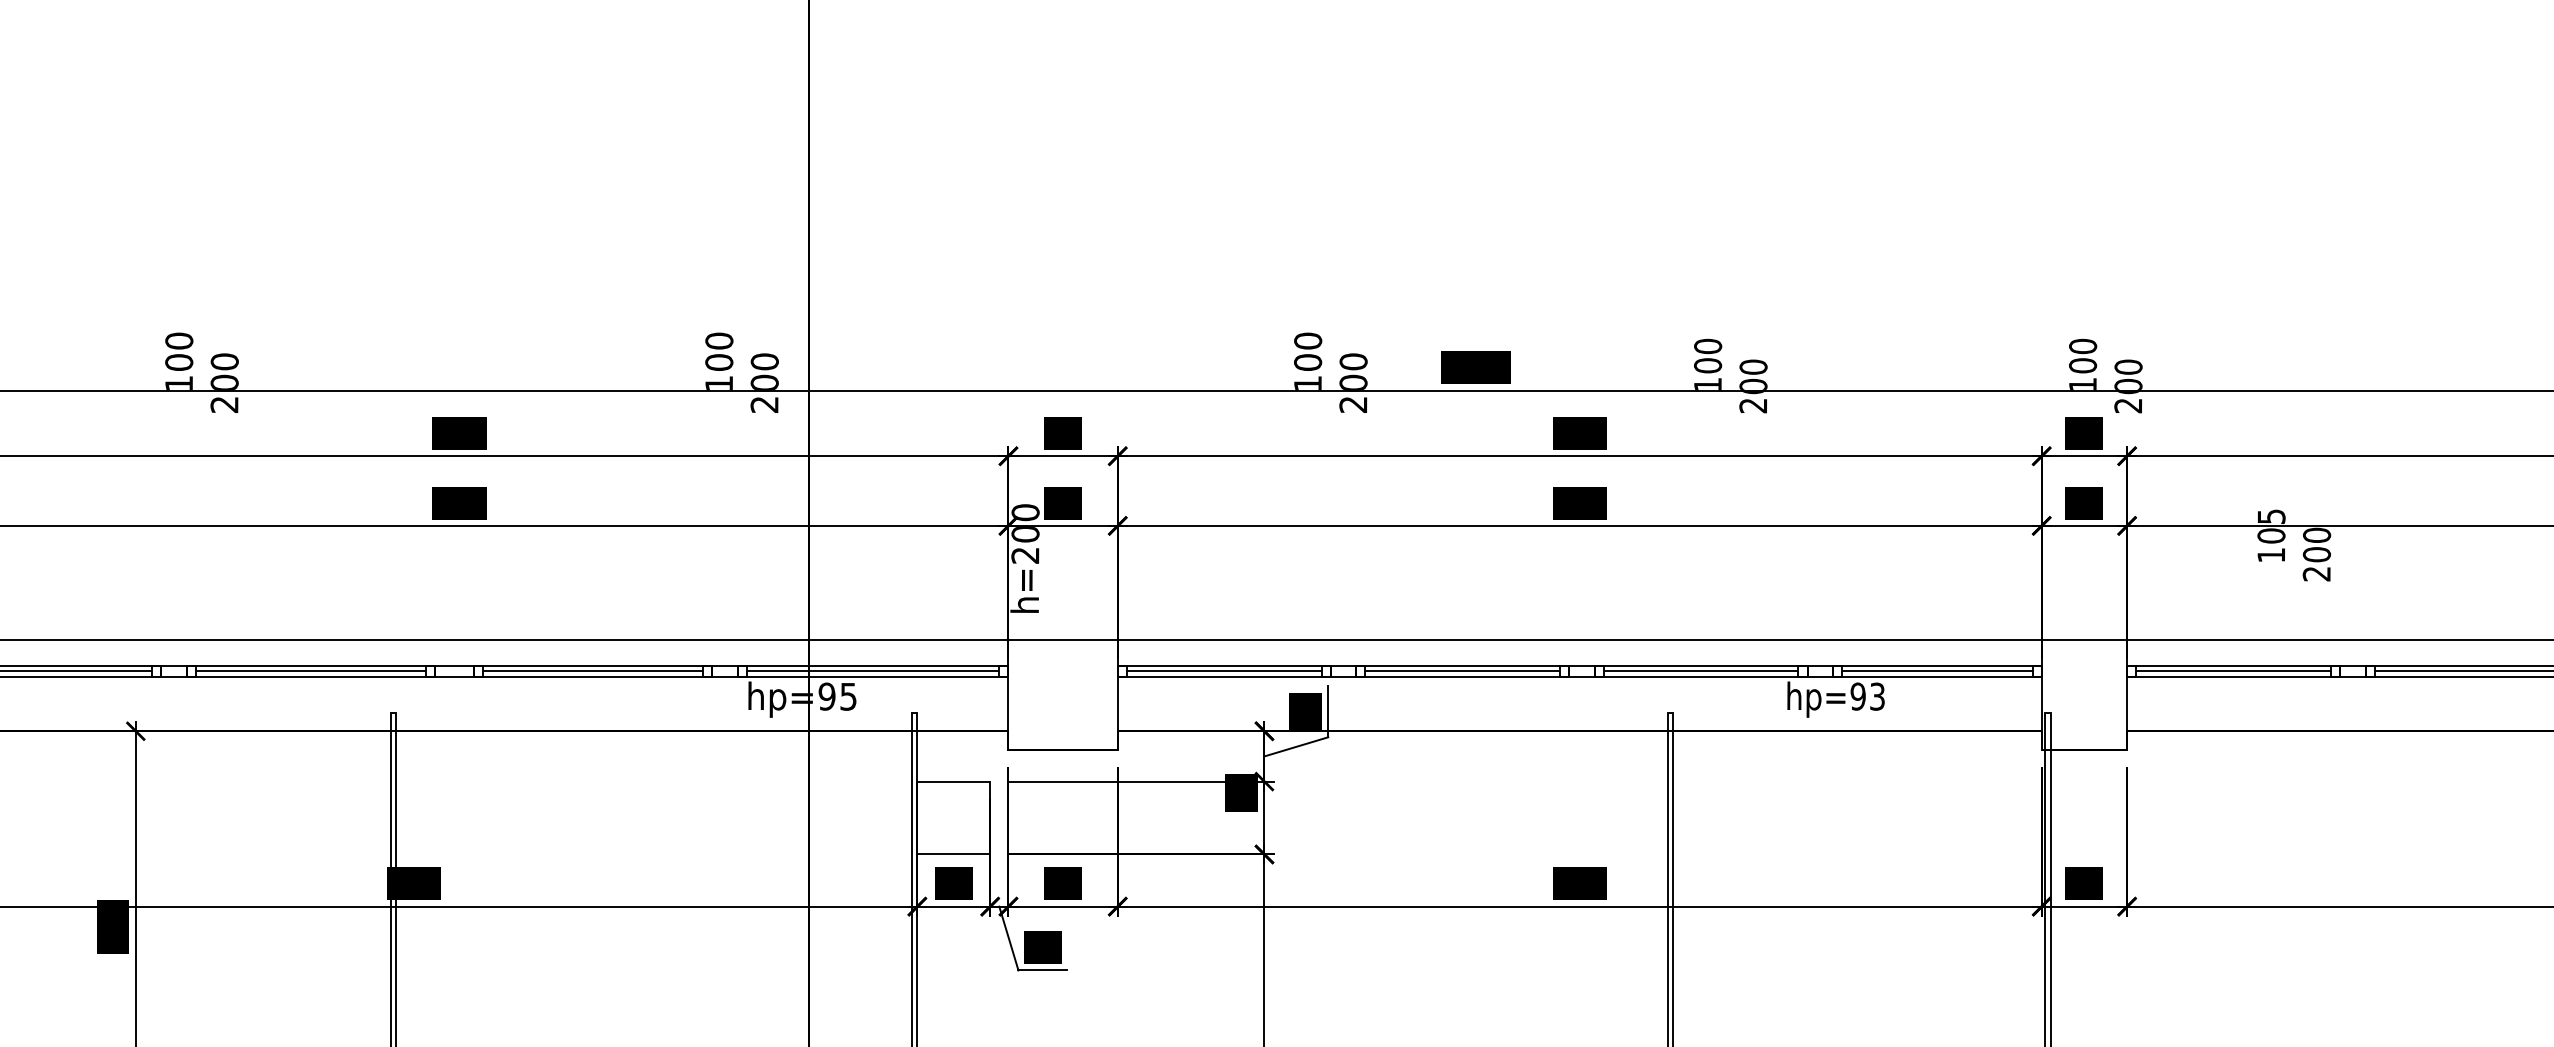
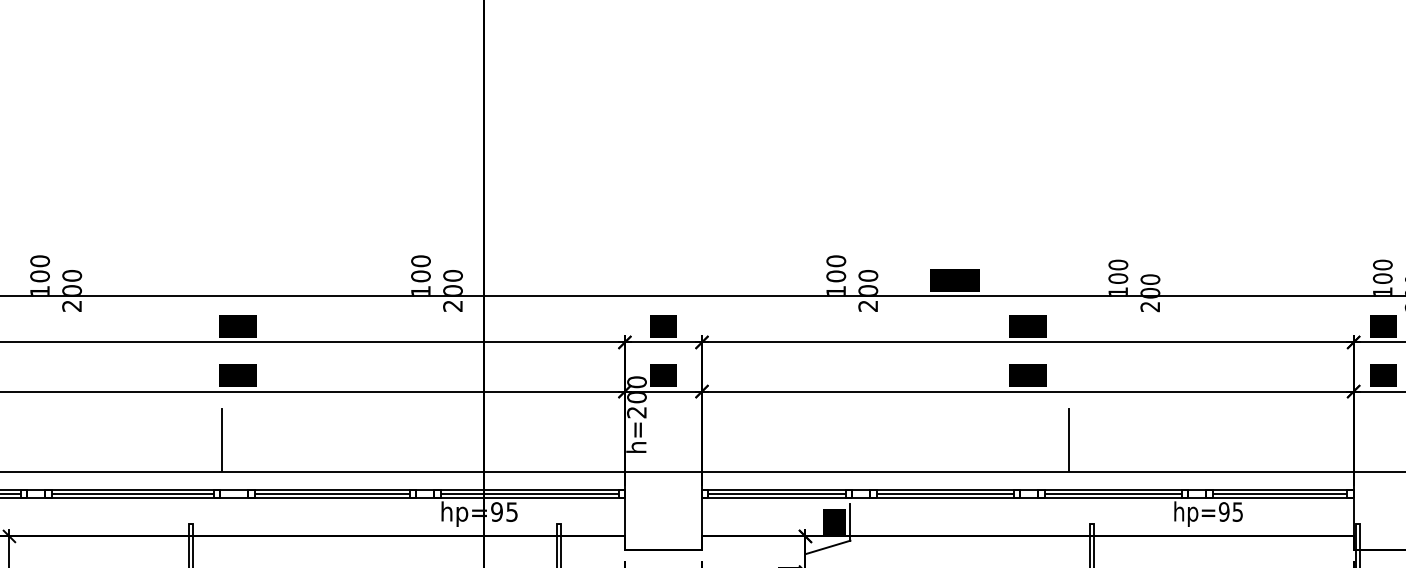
line: (436, 594) -> (221, 439), added
line: (1638, 594) -> (1069, 439), added
text: (1877, 696) -> (1237, 511), hp=93 -> hp=95

